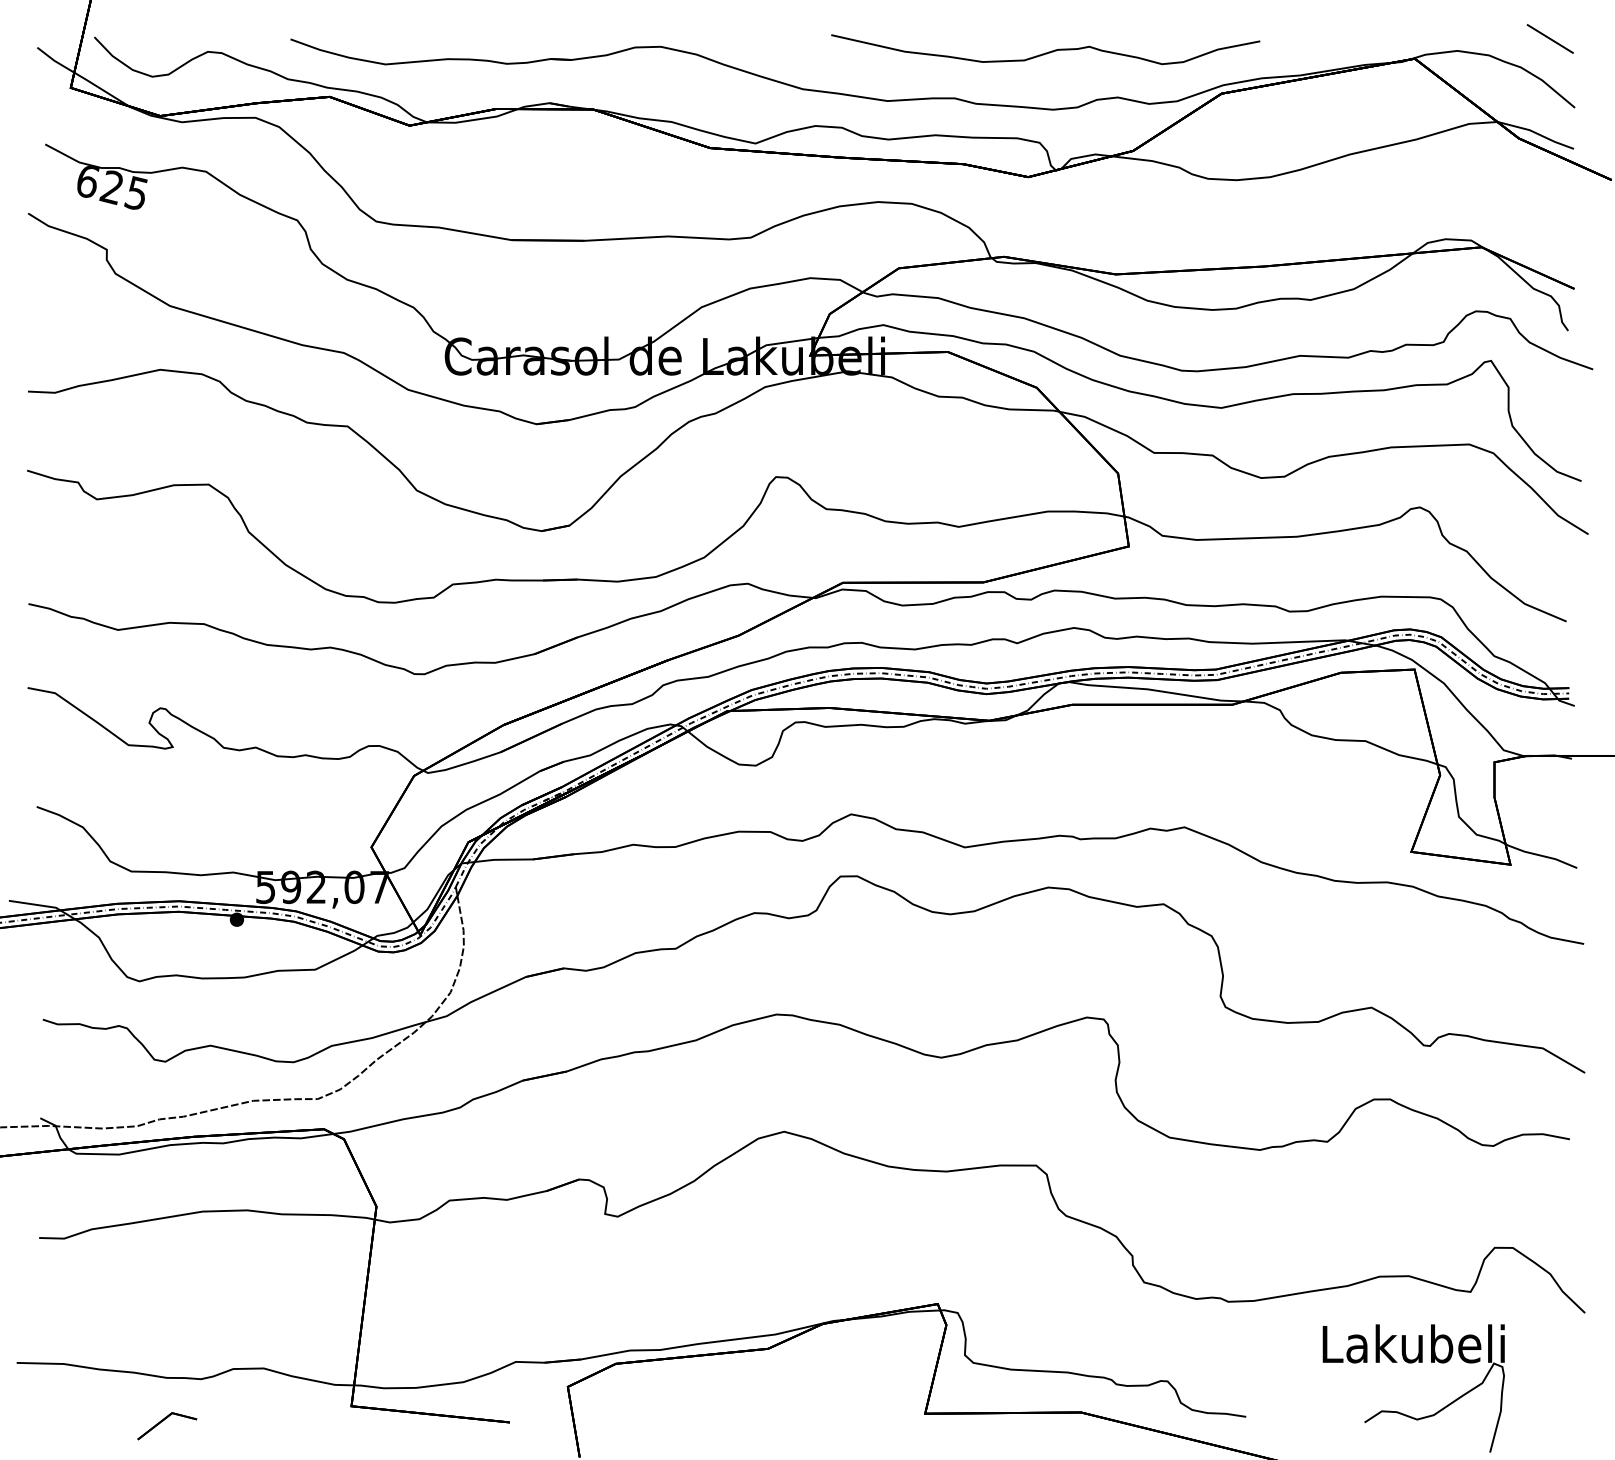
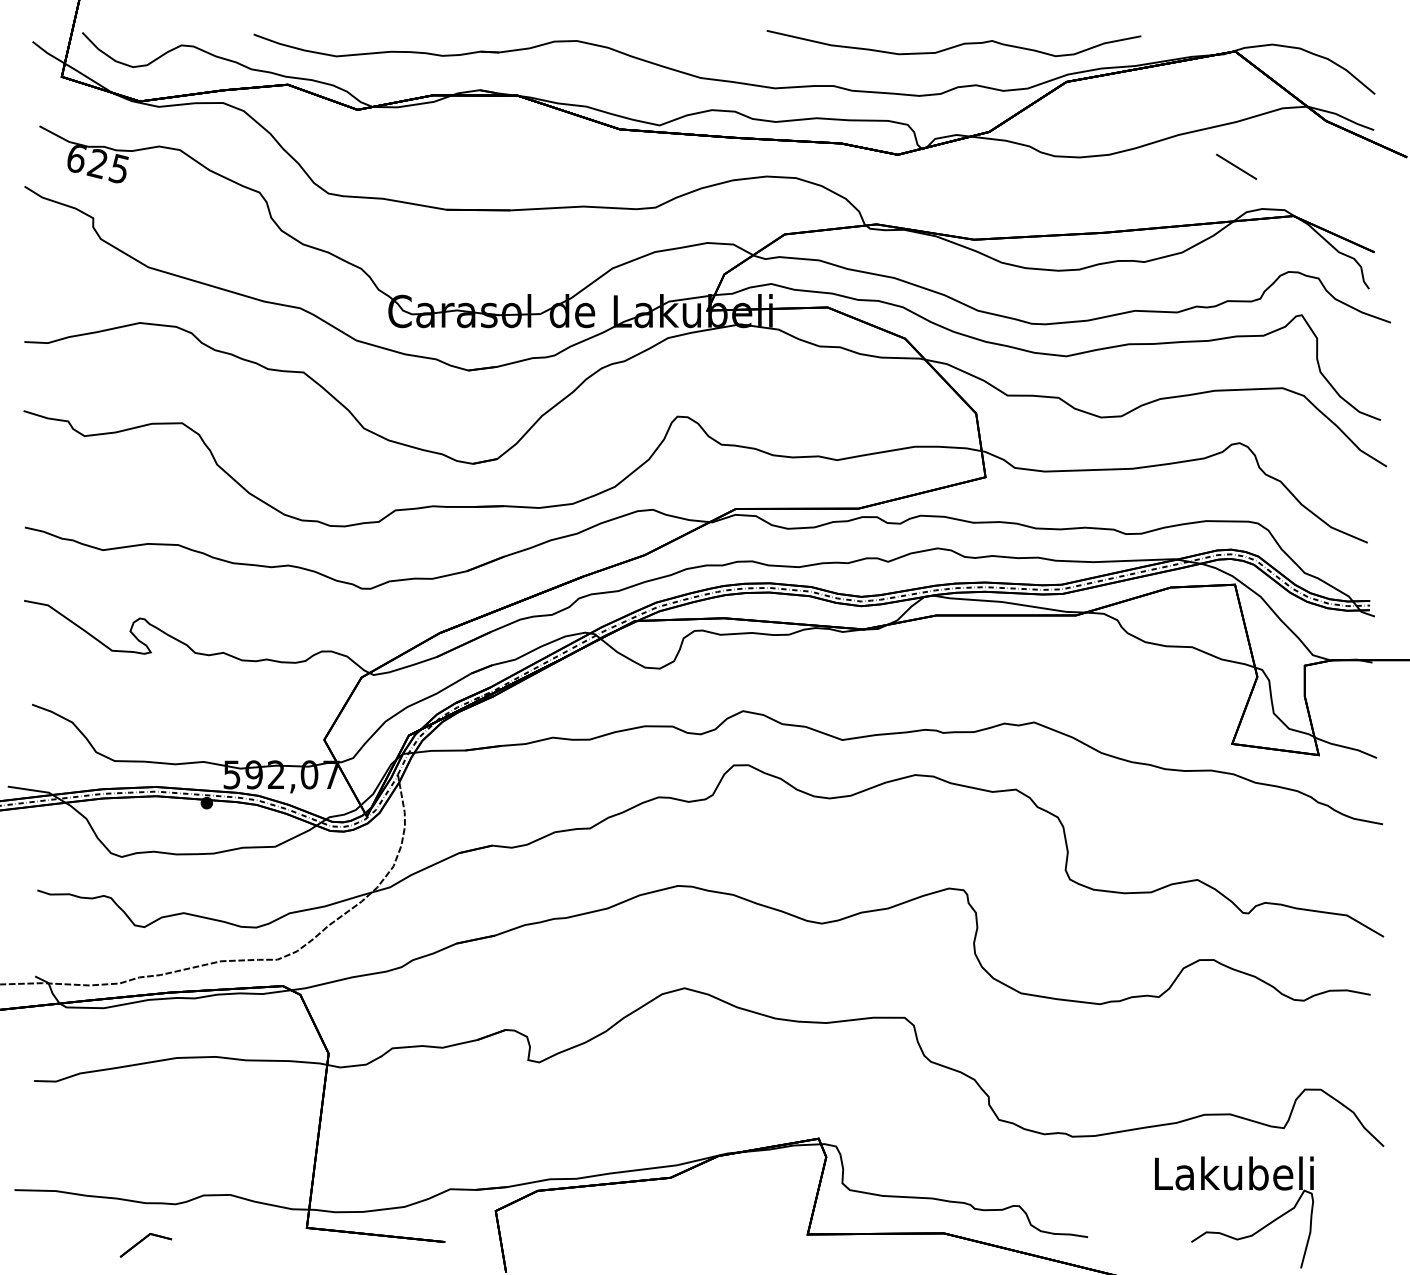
line: (1549, 38) -> (1235, 166), moved
curve: (1045, 52) -> (953, 45), moved

